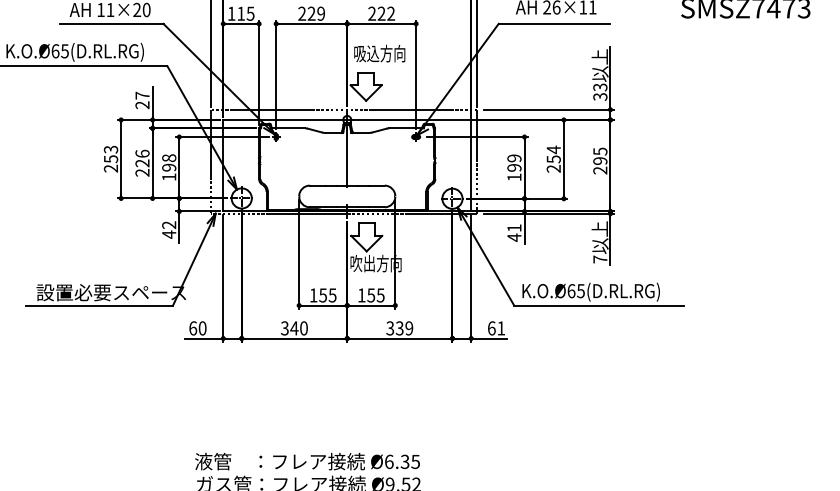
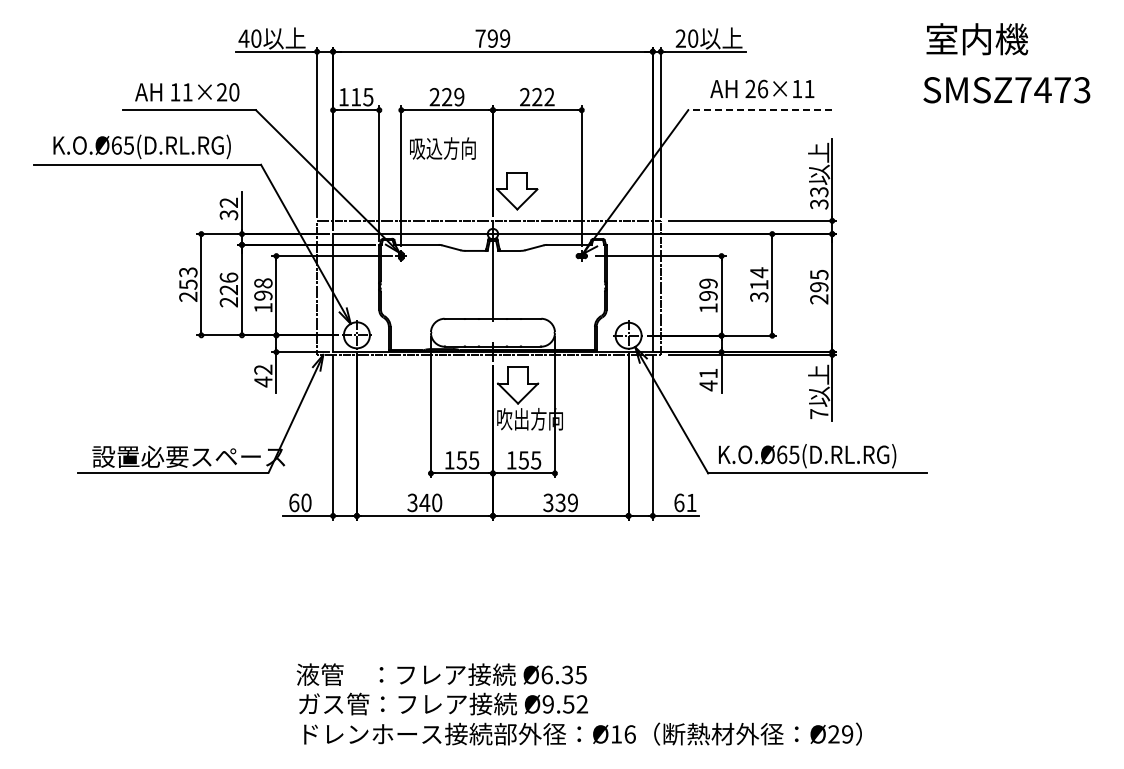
line: (553, 24) -> (759, 110), solid -> dashed
text: (379, 53) -> (442, 148), moved
text: (142, 100) -> (228, 208), 27 -> 32
text: (553, 164) -> (759, 291), 254 -> 314

